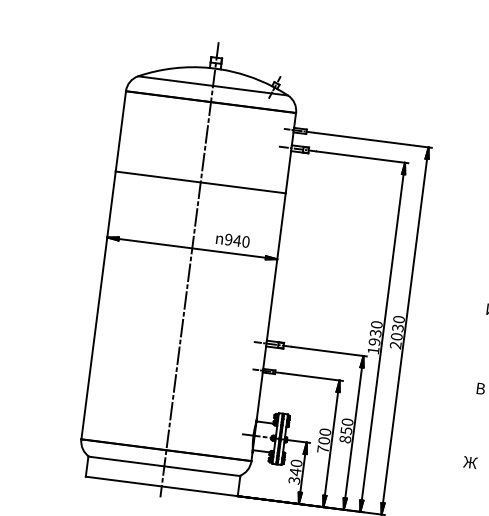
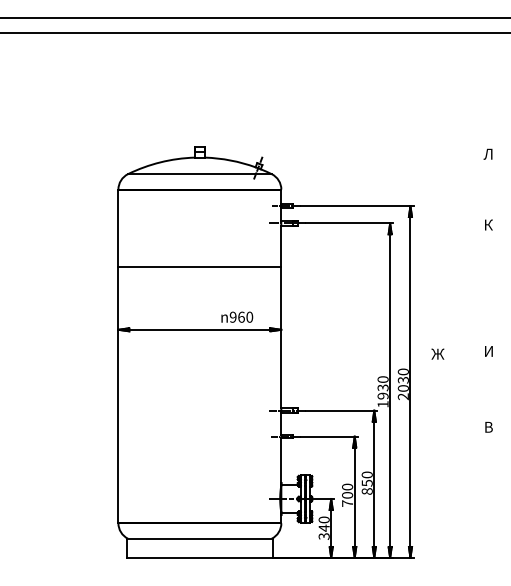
text: (237, 240) -> (241, 316), 940 -> 960
line: (189, 269) -> (199, 350), removed
text: (470, 461) -> (437, 353), moved

